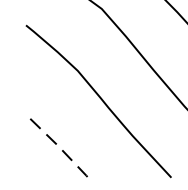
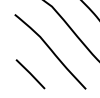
line: (58, 147) -> (30, 74), dashed -> solid

